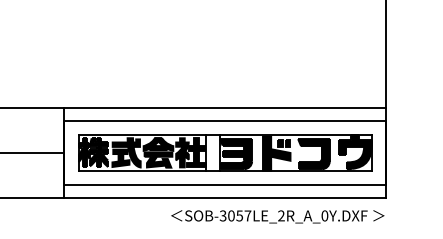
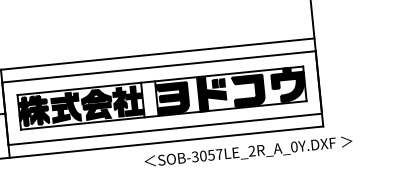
text: (277, 216) -> (248, 152), moved

